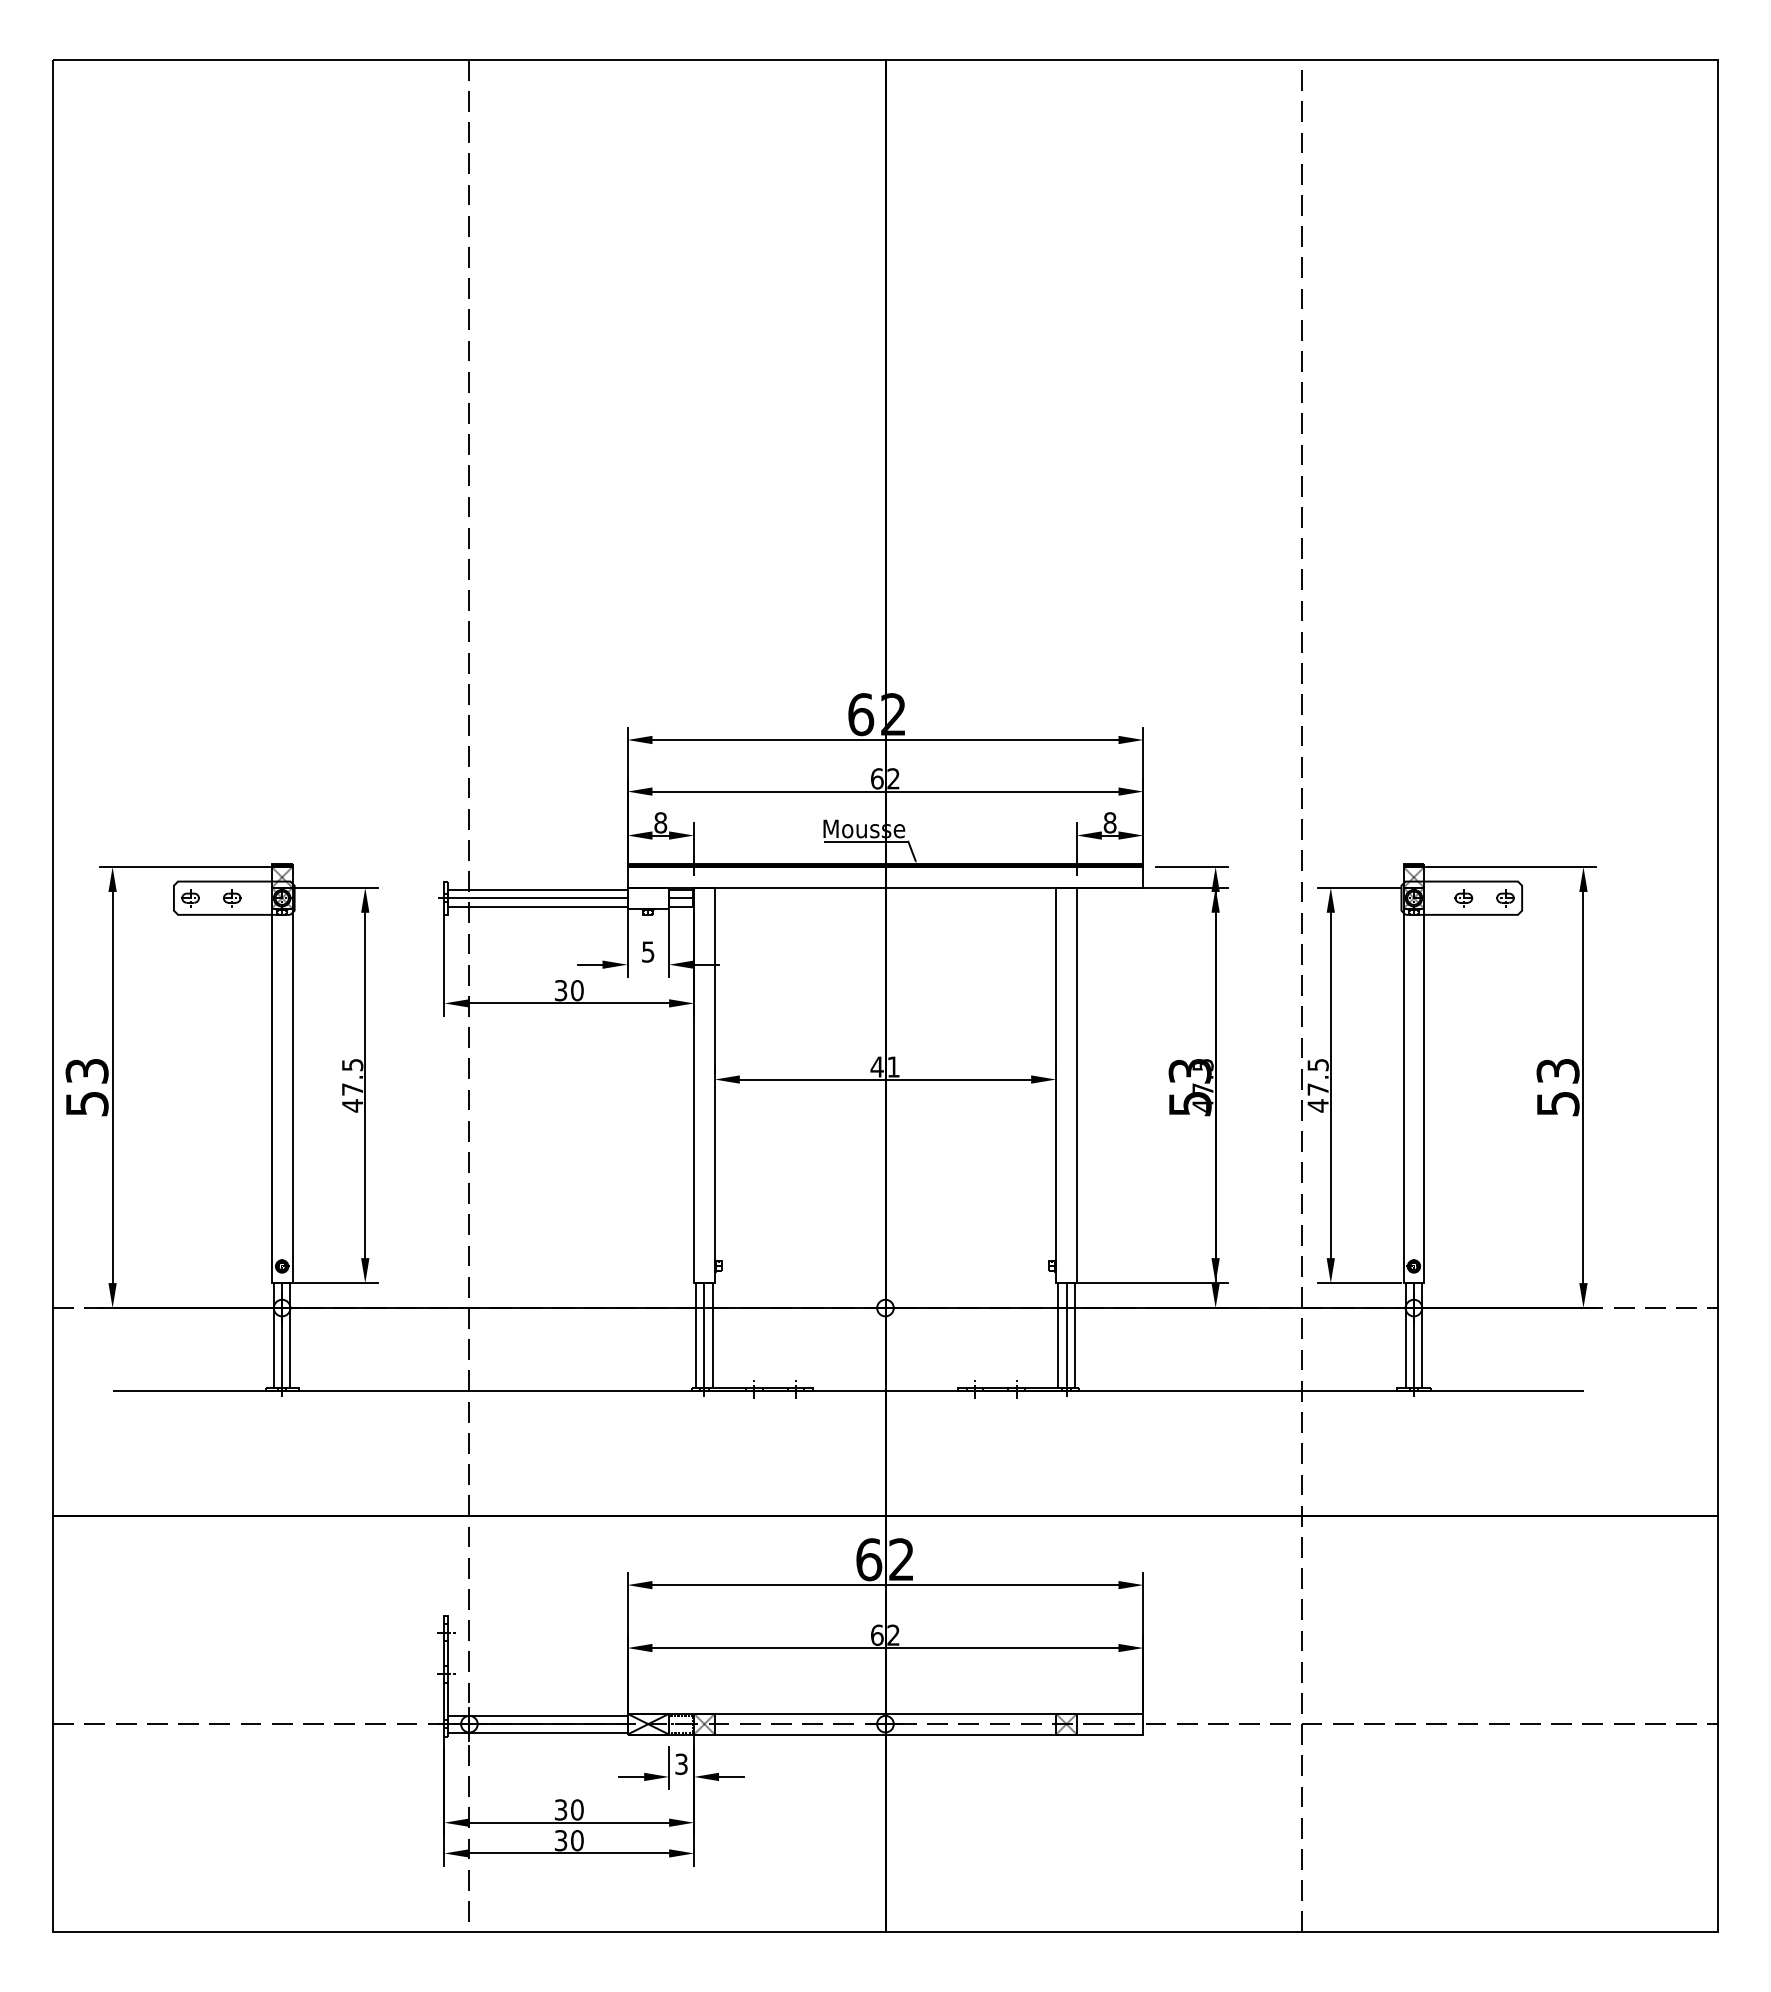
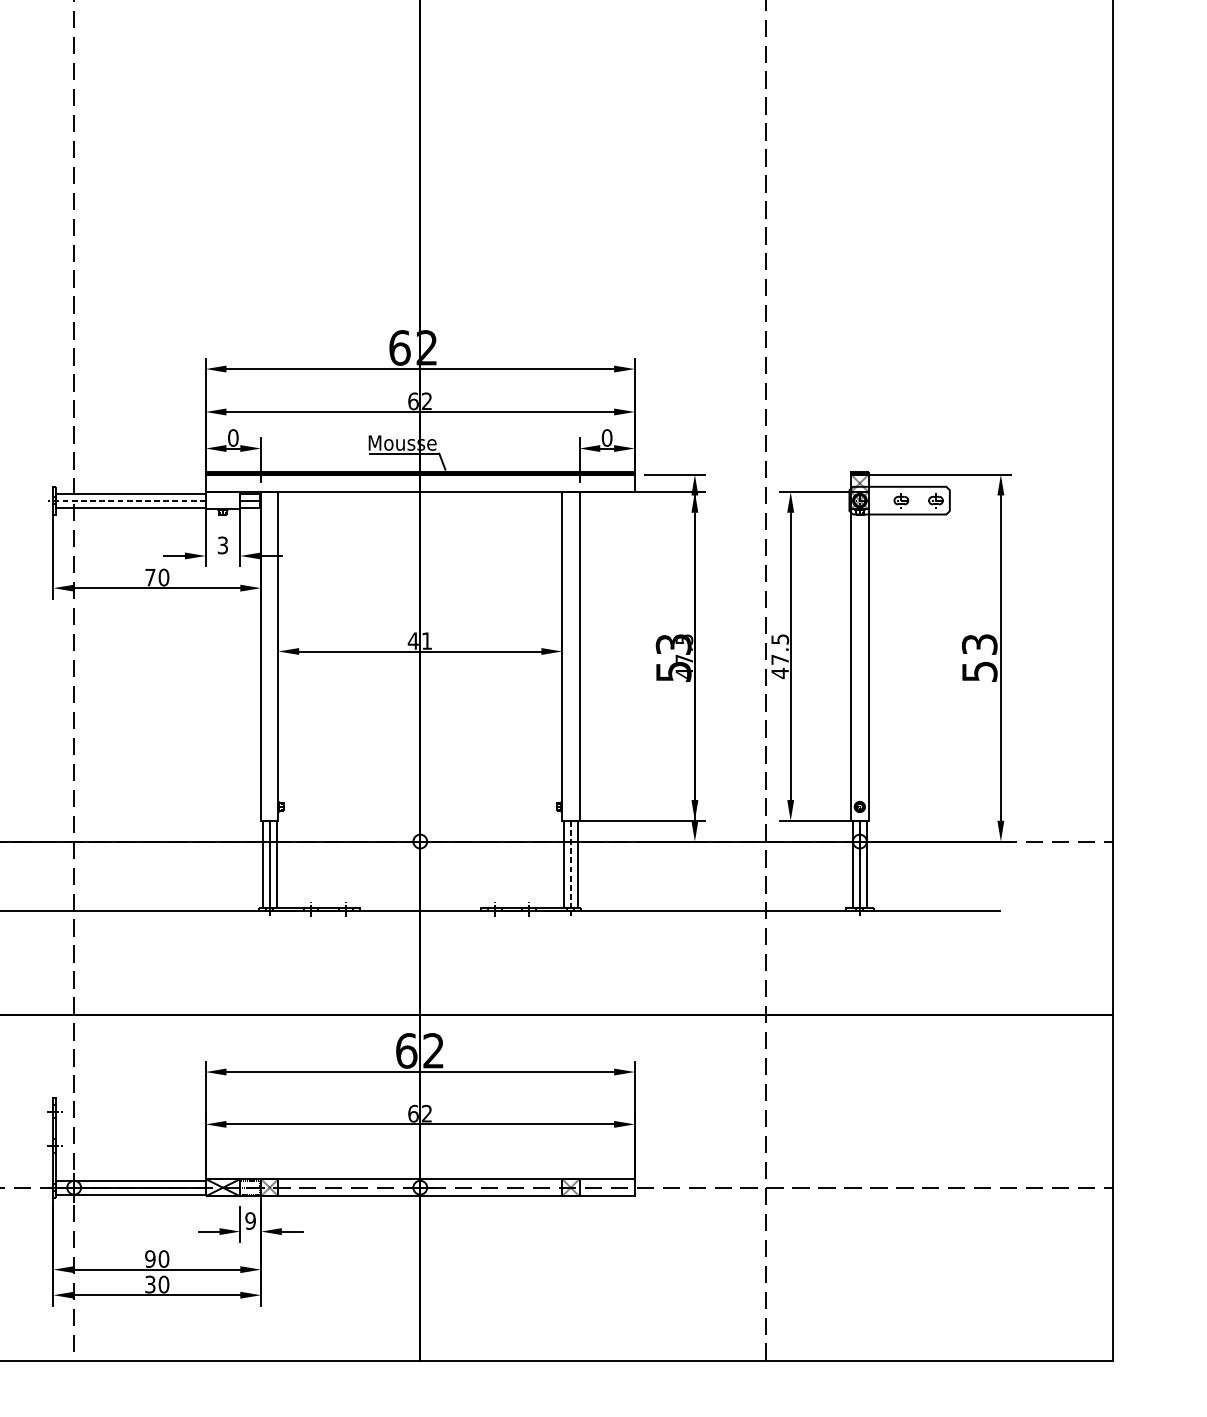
text: (660, 822) -> (233, 437), 8 -> 0
text: (1109, 822) -> (606, 437), 8 -> 0
line: (532, 898) -> (126, 500), solid -> dashed
text: (648, 951) -> (223, 544), 5 -> 3
text: (560, 990) -> (149, 577), 30 -> 70
line: (1066, 1340) -> (570, 868), solid -> dashed
text: (681, 1763) -> (250, 1220), 3 -> 9
text: (560, 1809) -> (149, 1258), 30 -> 90

